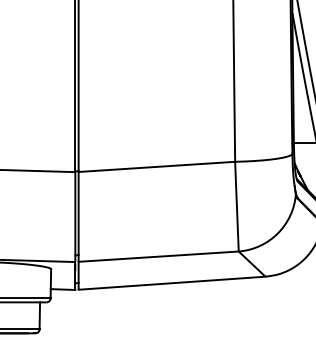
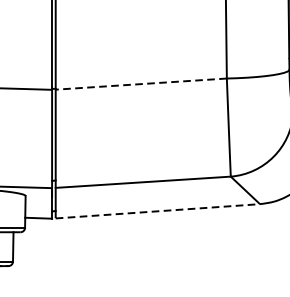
line: (156, 166) -> (140, 83), solid -> dashed
line: (172, 283) -> (158, 211), solid -> dashed

